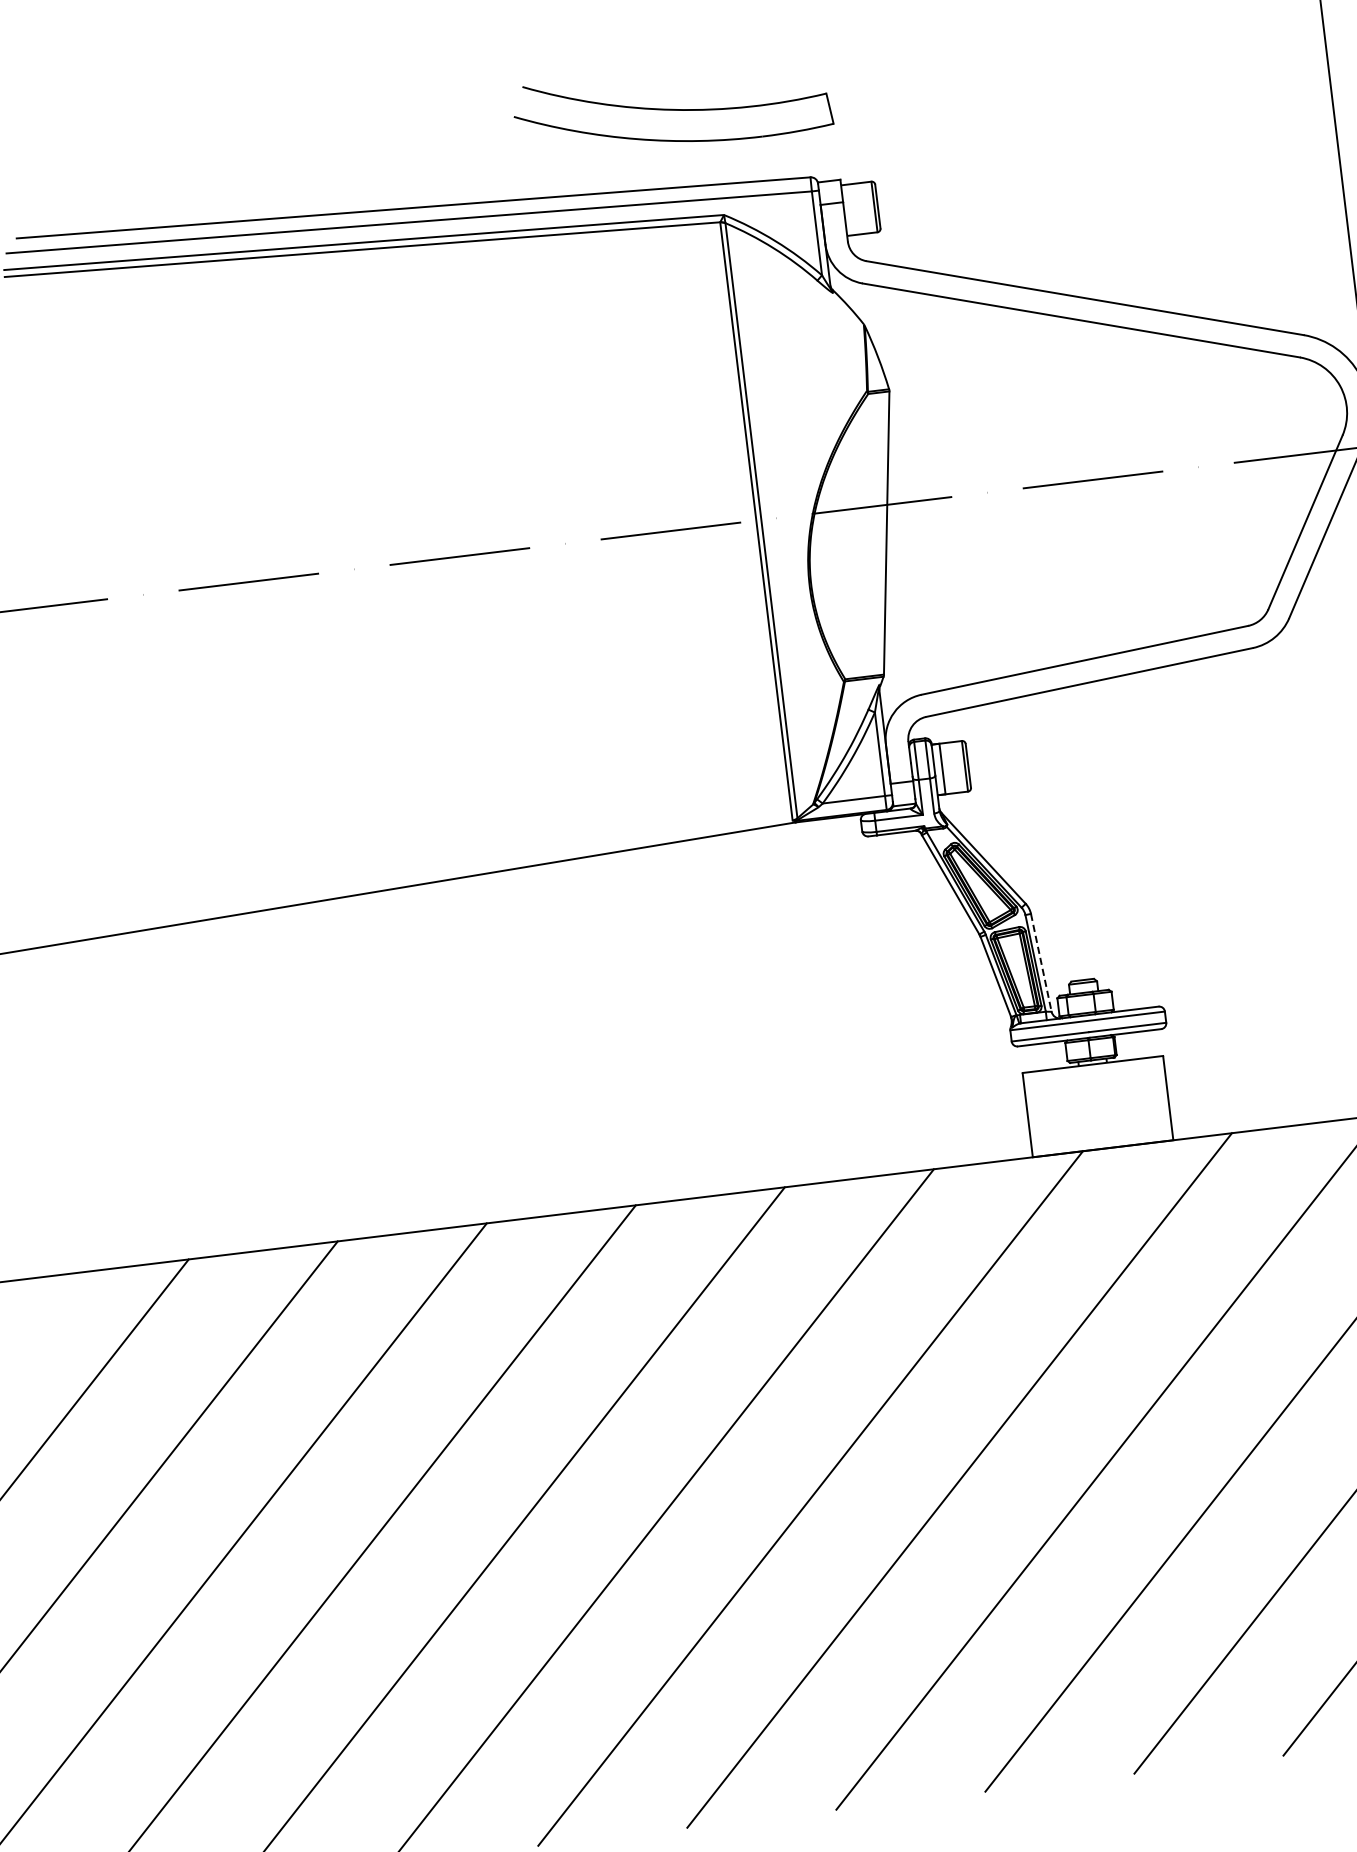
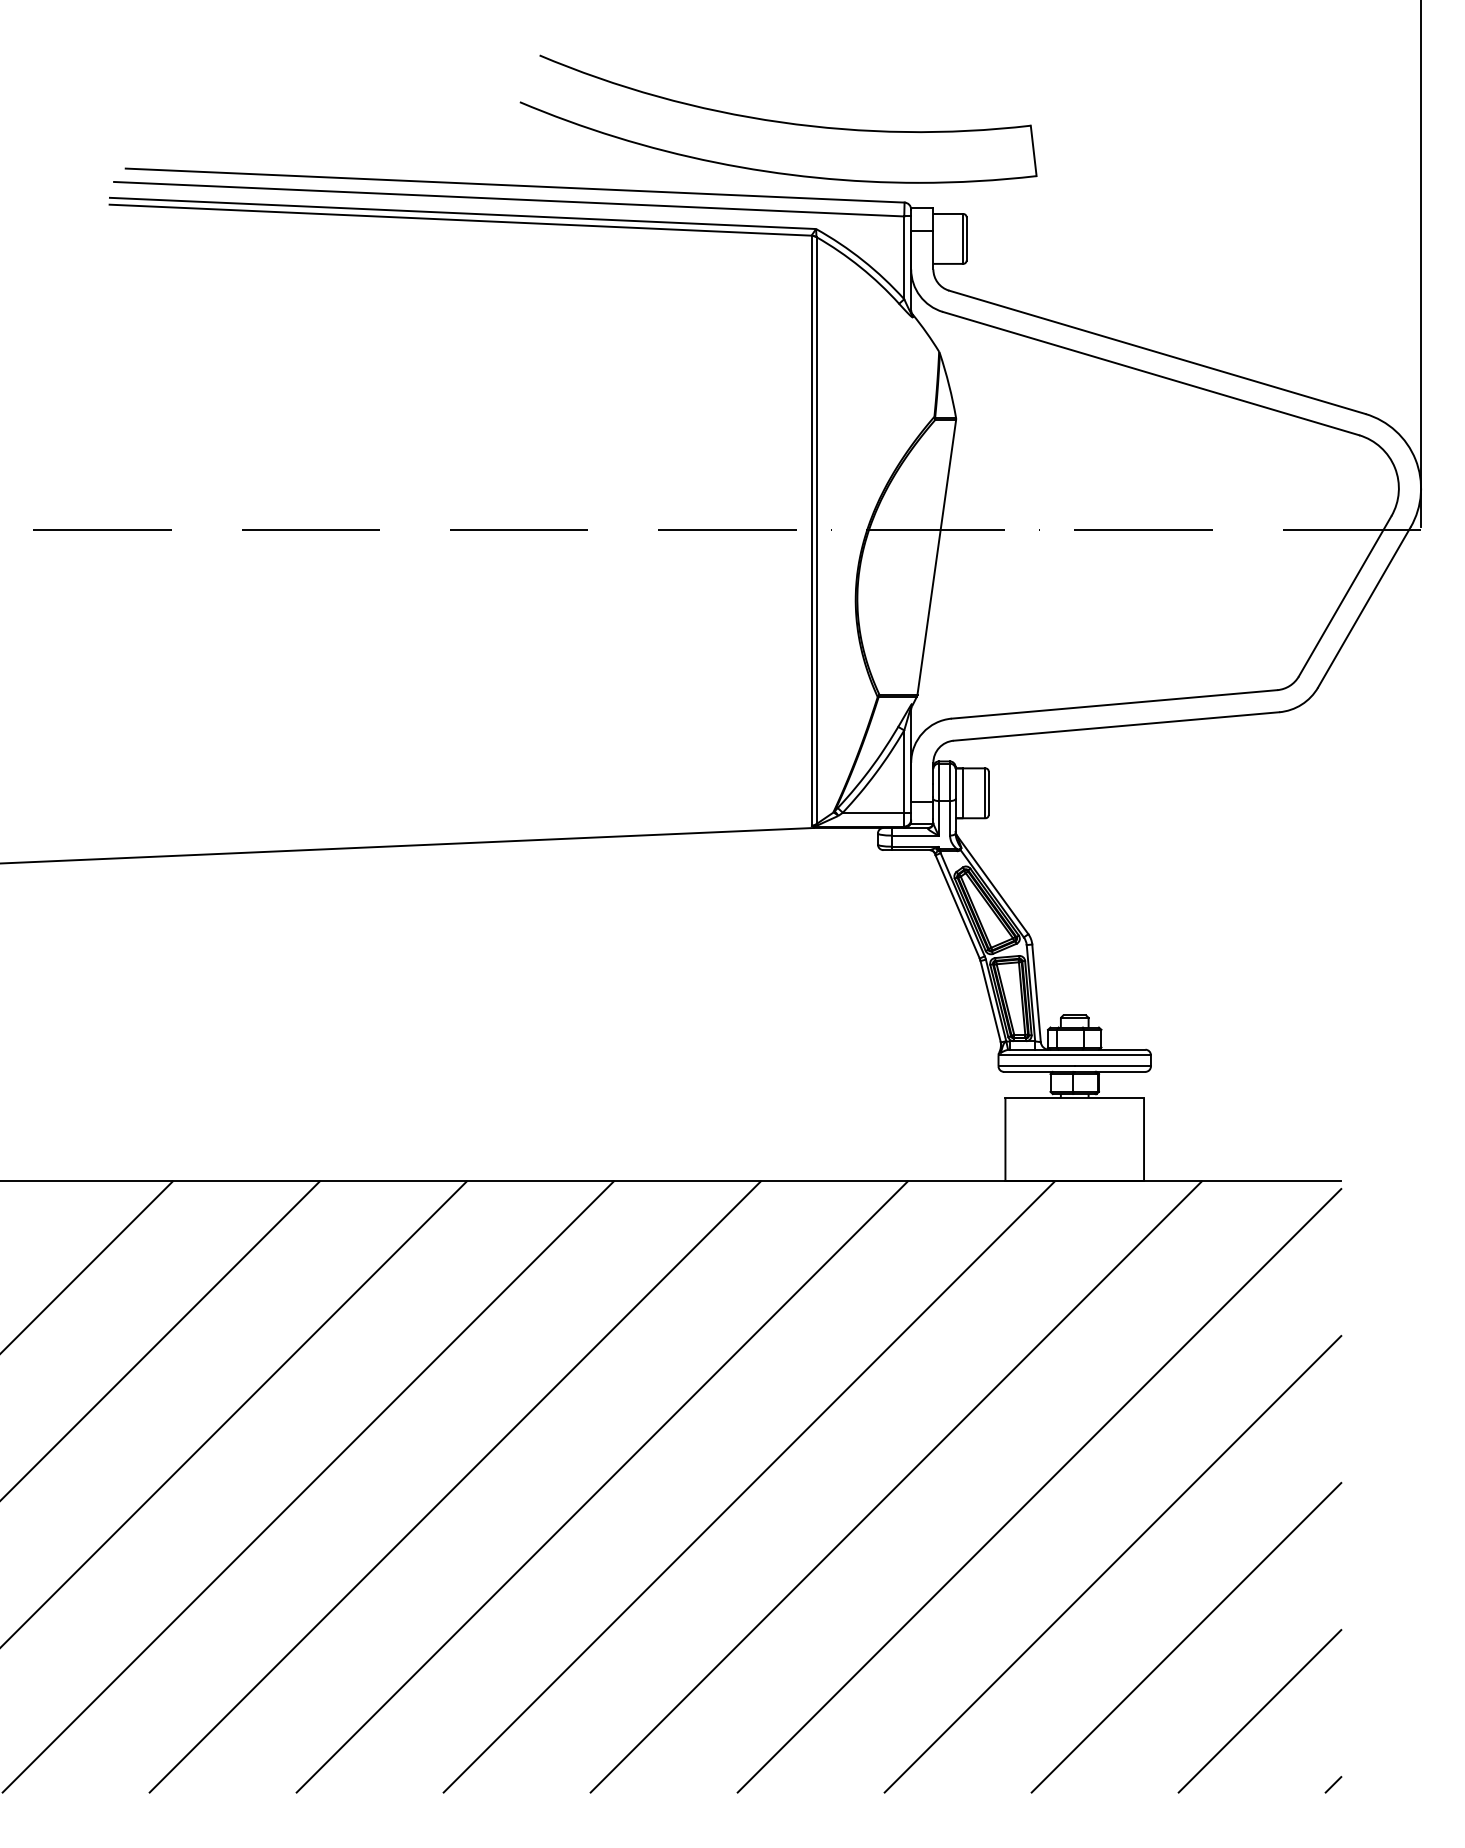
part: (672, 107) -> (778, 118), size x1.67
line: (1041, 962) -> (1036, 993), dashed -> solid

